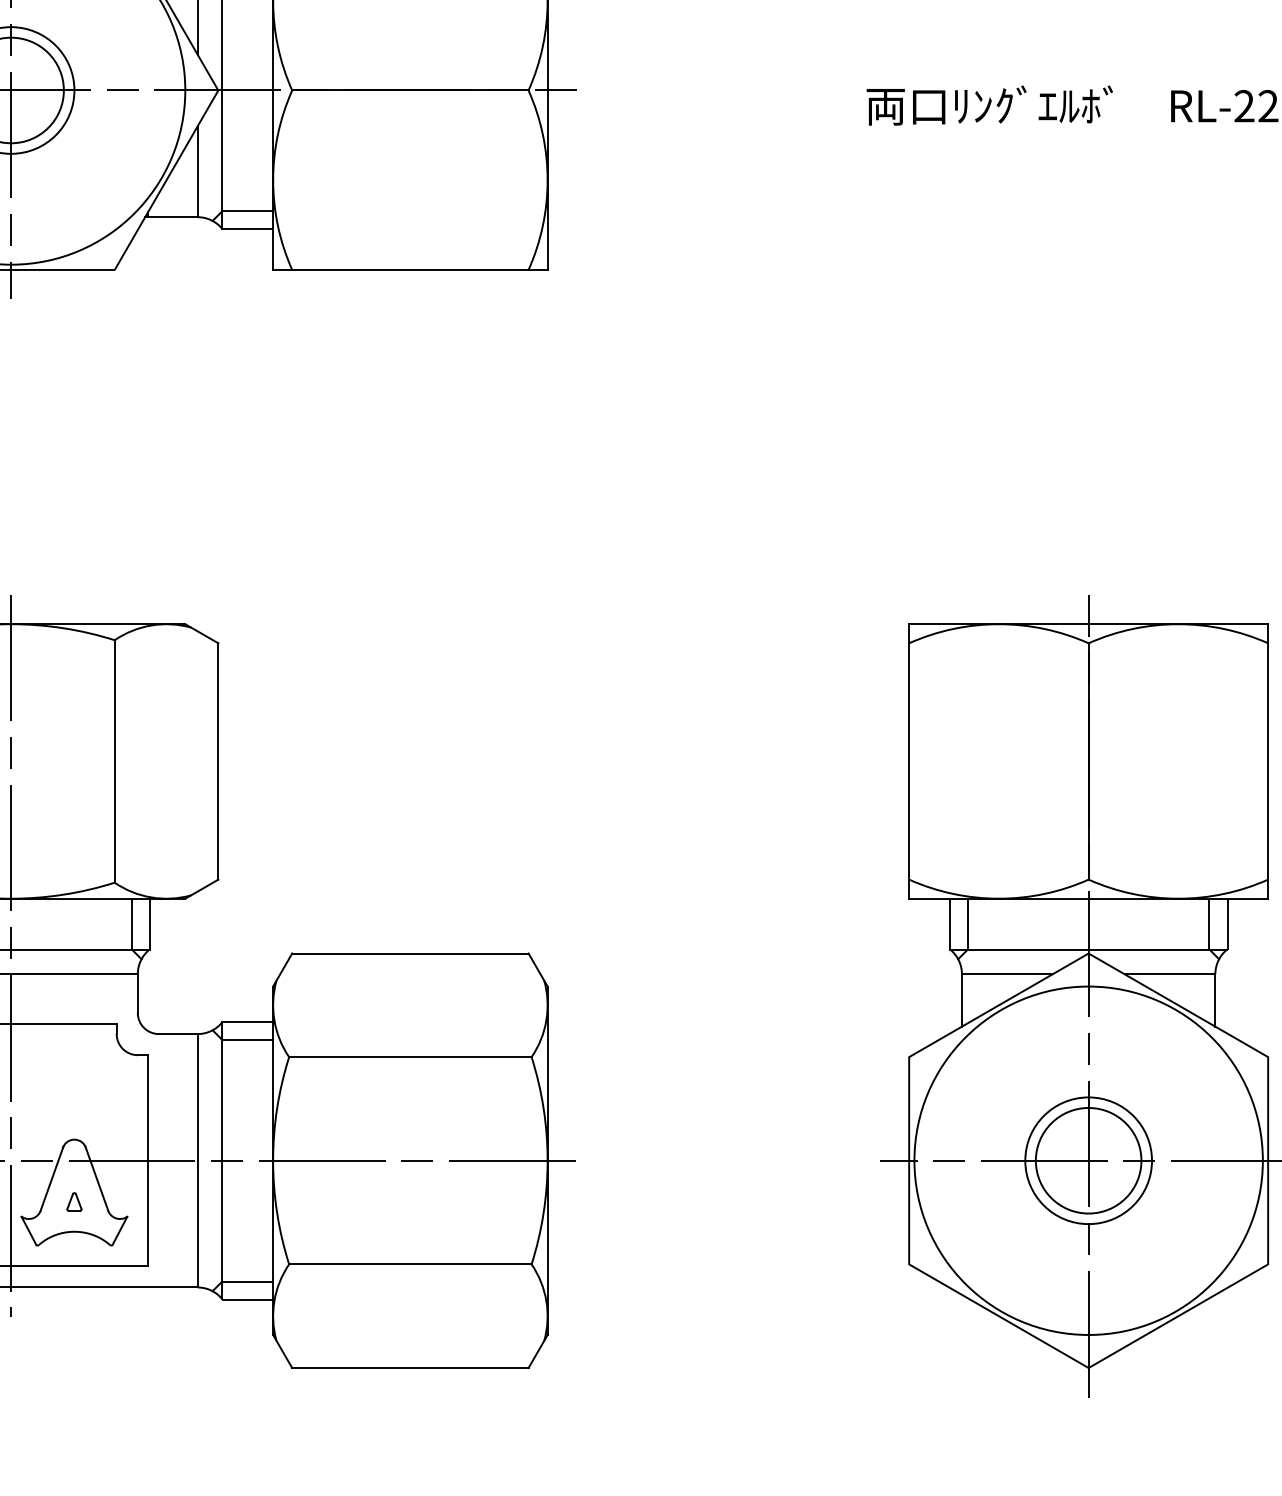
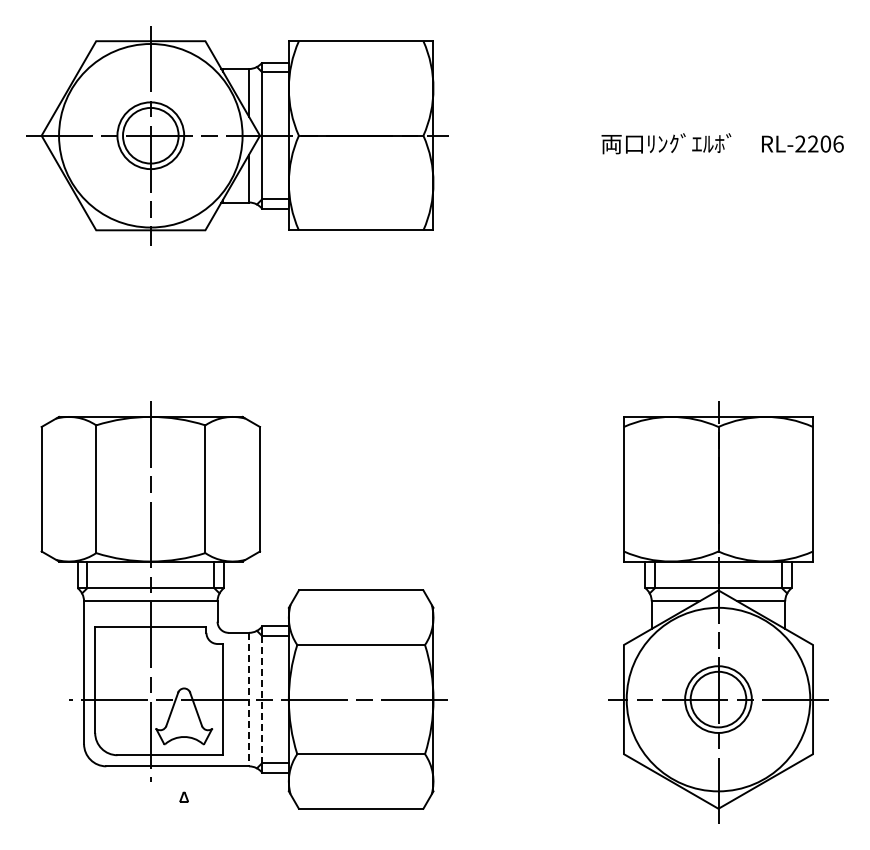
line: (198, 1160) -> (249, 699), solid -> dashed
line: (223, 1160) -> (262, 699), solid -> dashed
part: (73, 1200) -> (183, 796), moved

